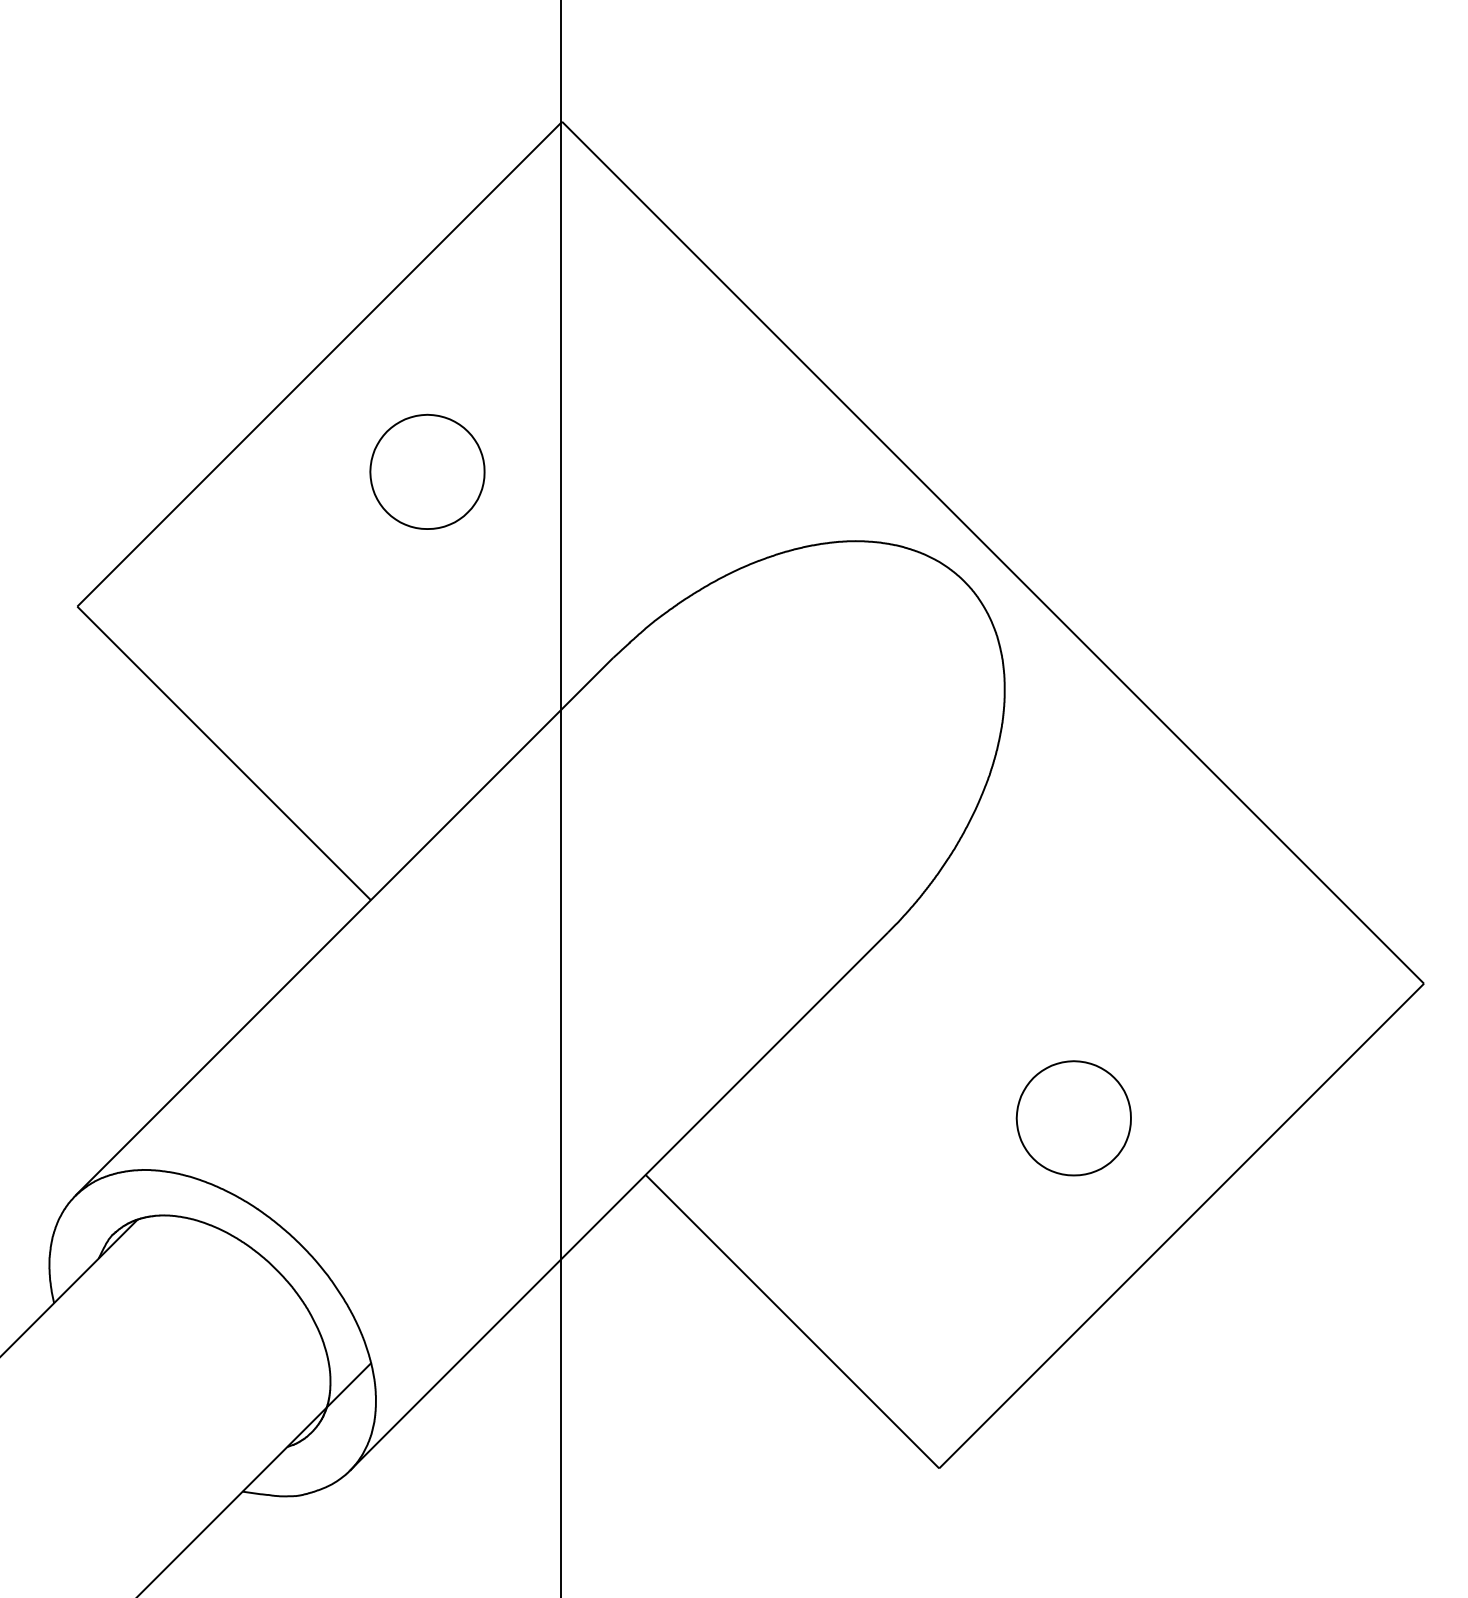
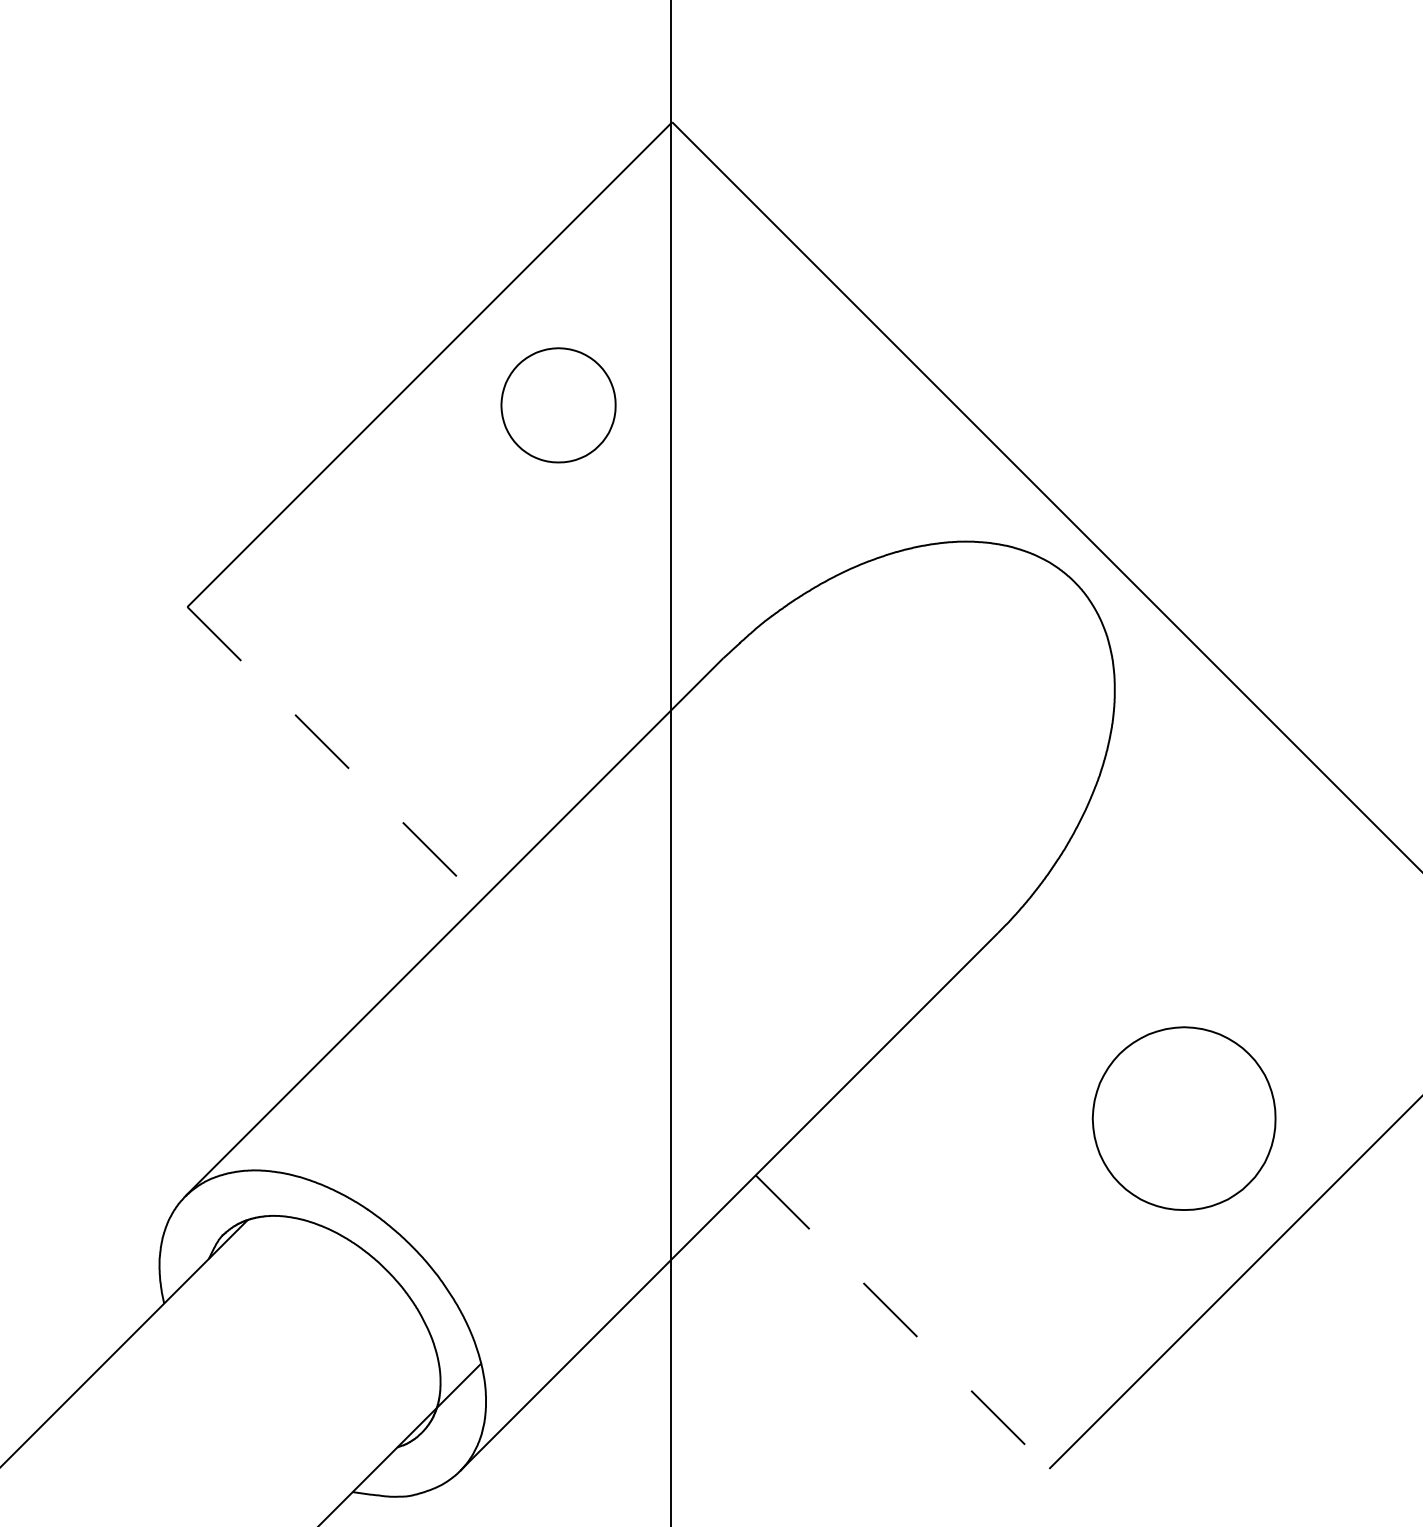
part: (427, 471) -> (558, 404), moved
line: (224, 753) -> (334, 753), solid -> dashed
part: (1073, 1118) -> (1183, 1118), size x1.6
line: (792, 1321) -> (902, 1321), solid -> dashed

